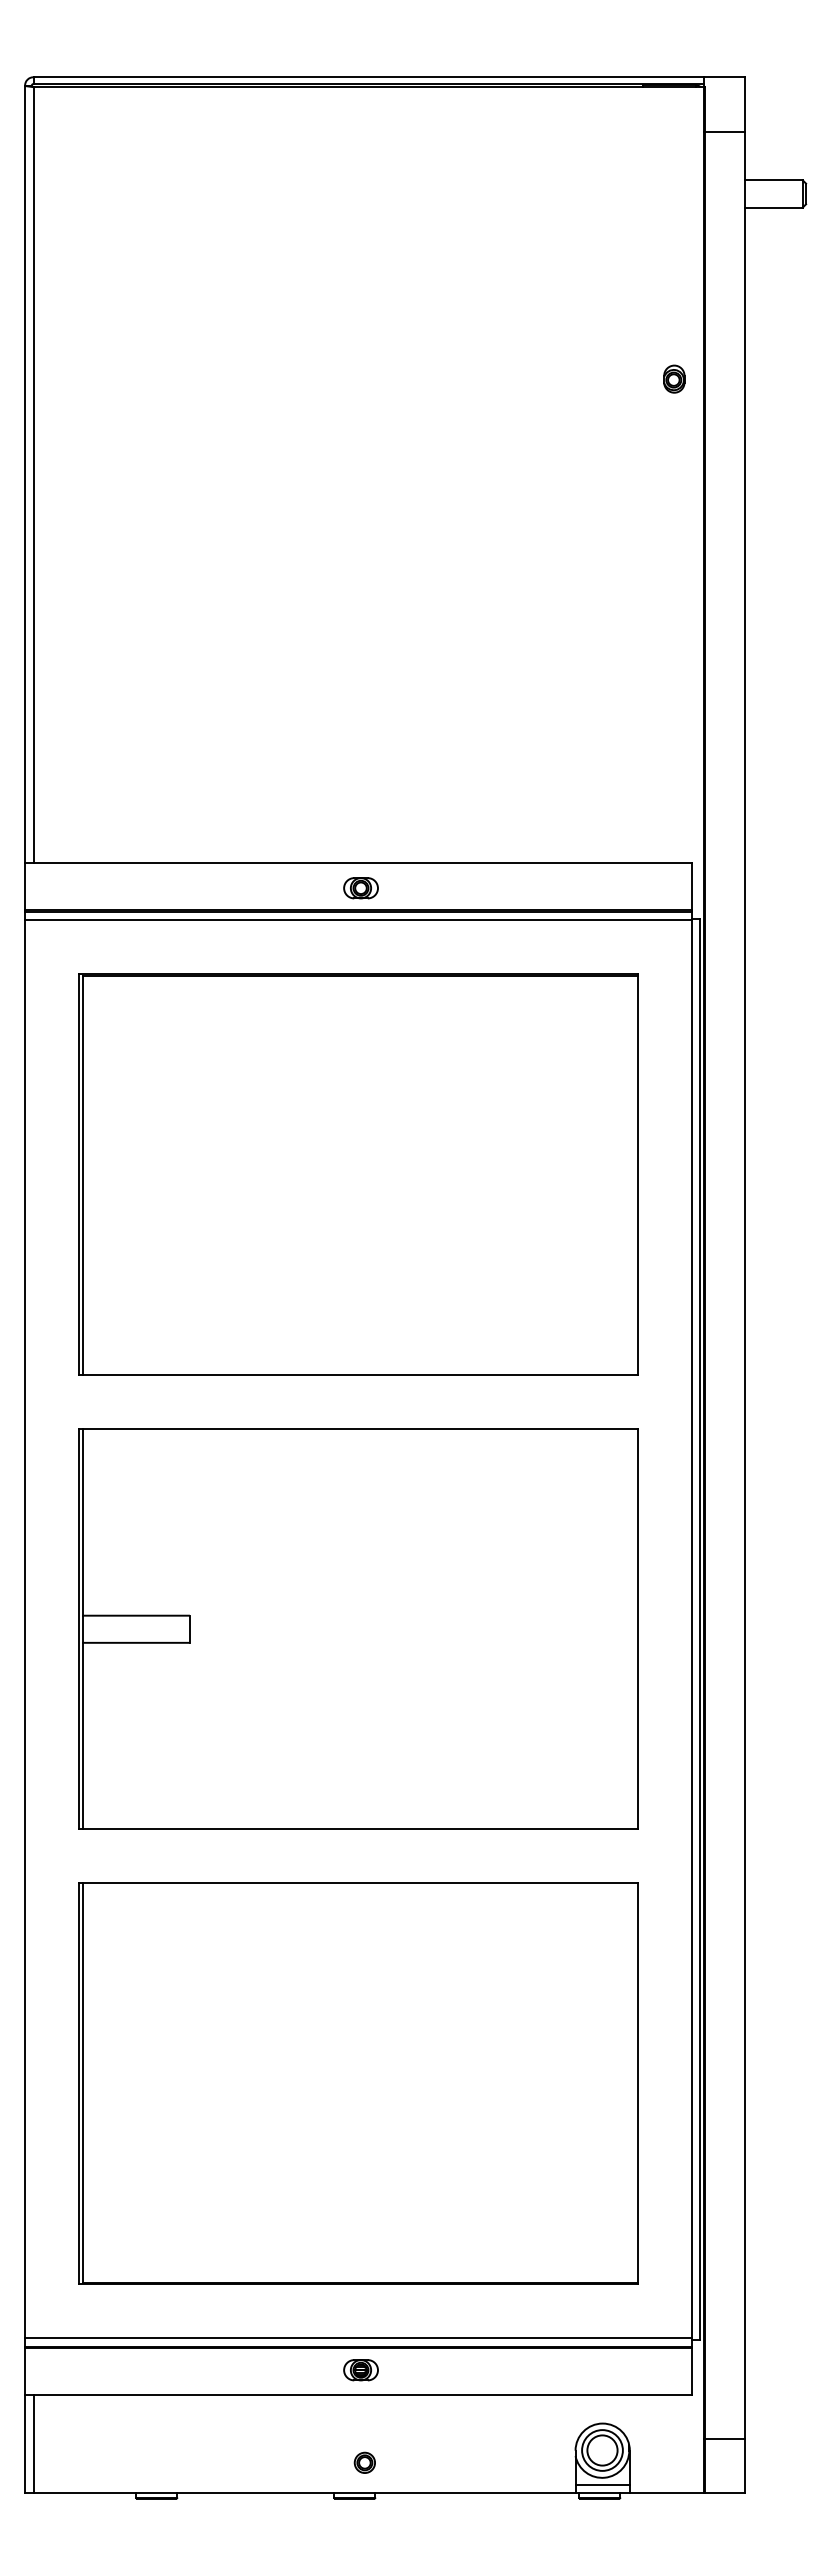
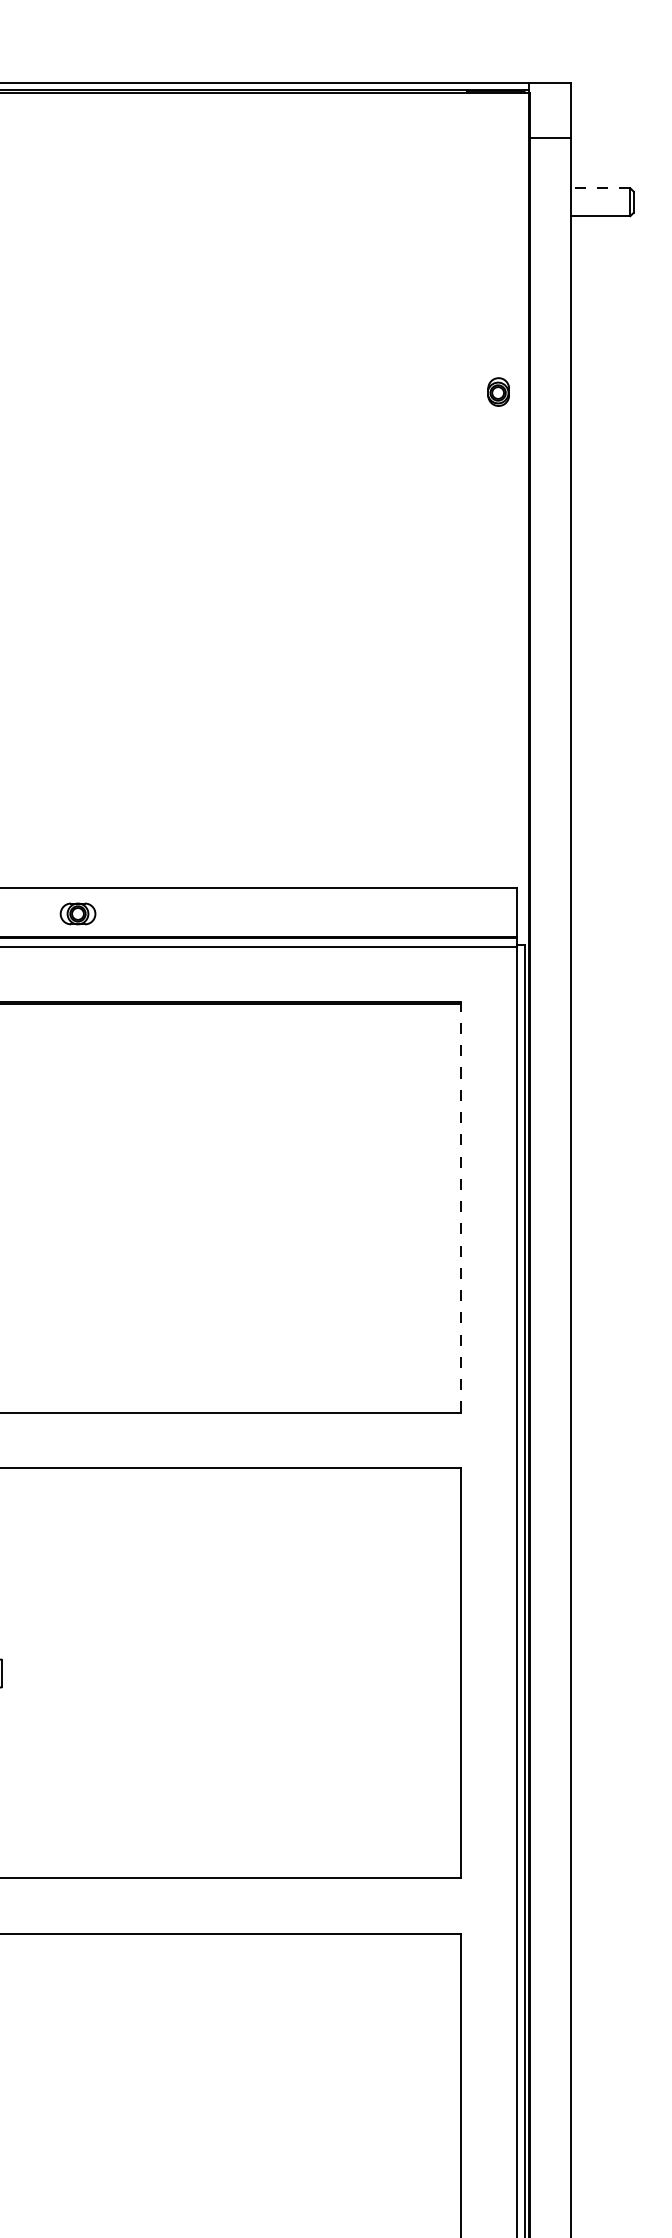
line: (773, 180) -> (600, 188), solid -> dashed
part: (360, 888) -> (77, 914), moved
line: (637, 1174) -> (460, 1207), solid -> dashed

